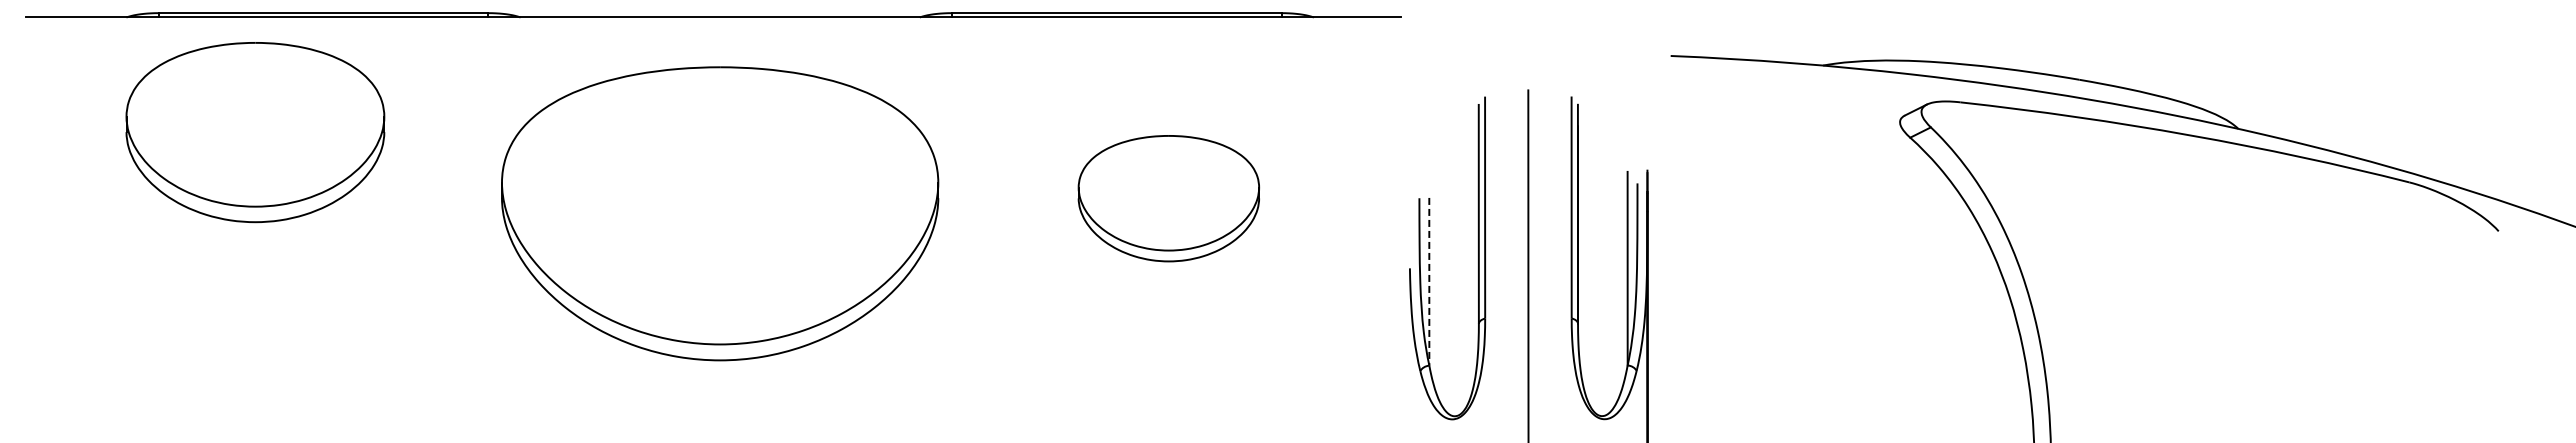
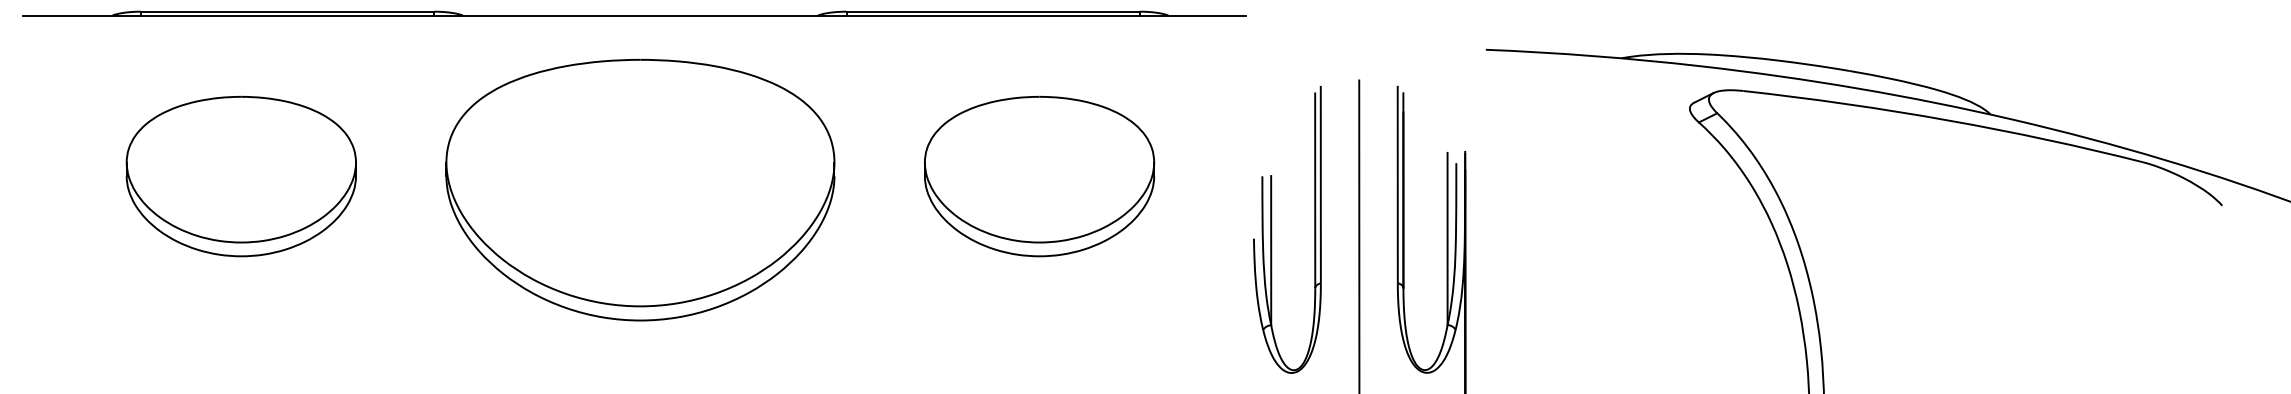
part: (255, 132) -> (241, 176), moved
part: (1168, 198) -> (1039, 176), size x1.43
line: (1429, 281) -> (1271, 250), dashed -> solid

